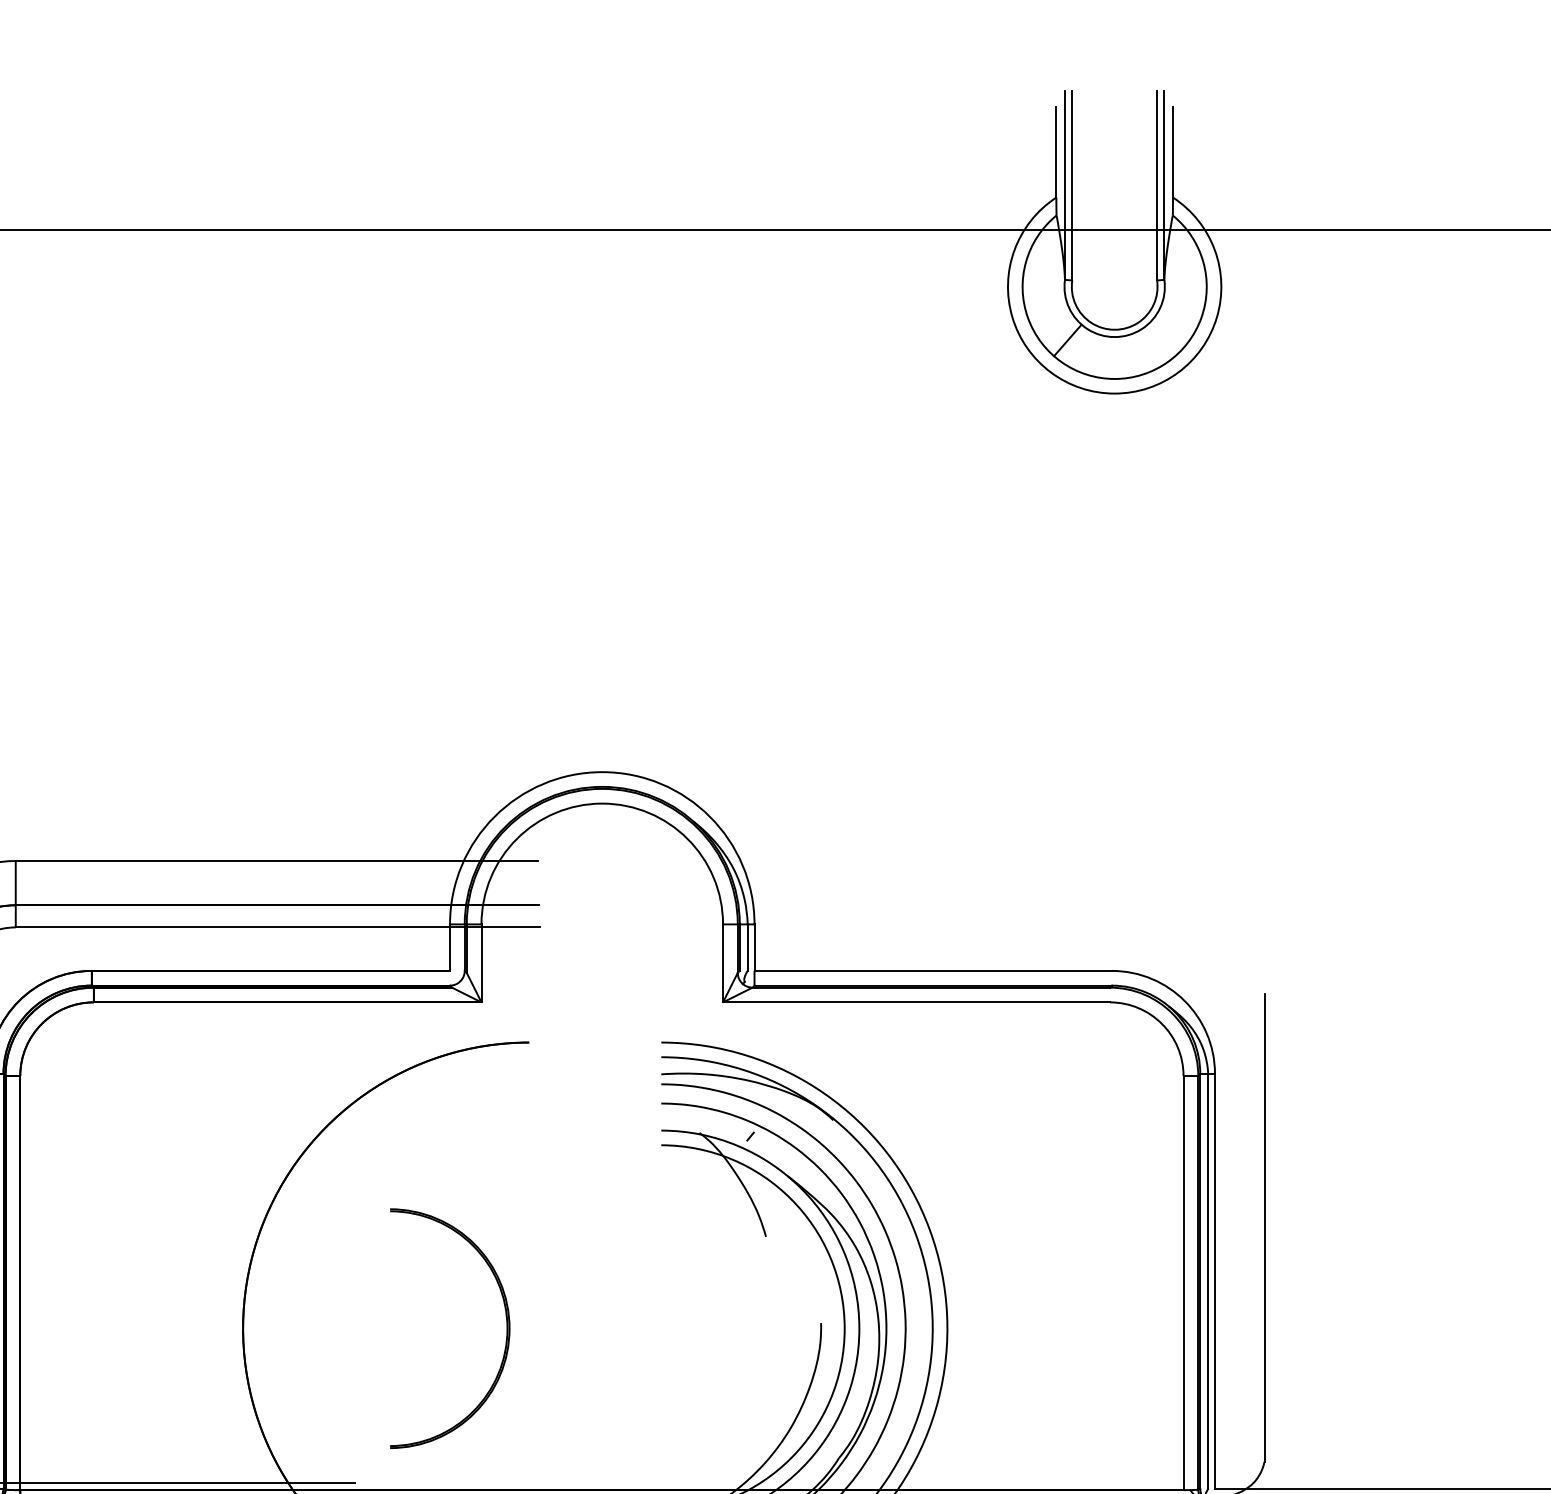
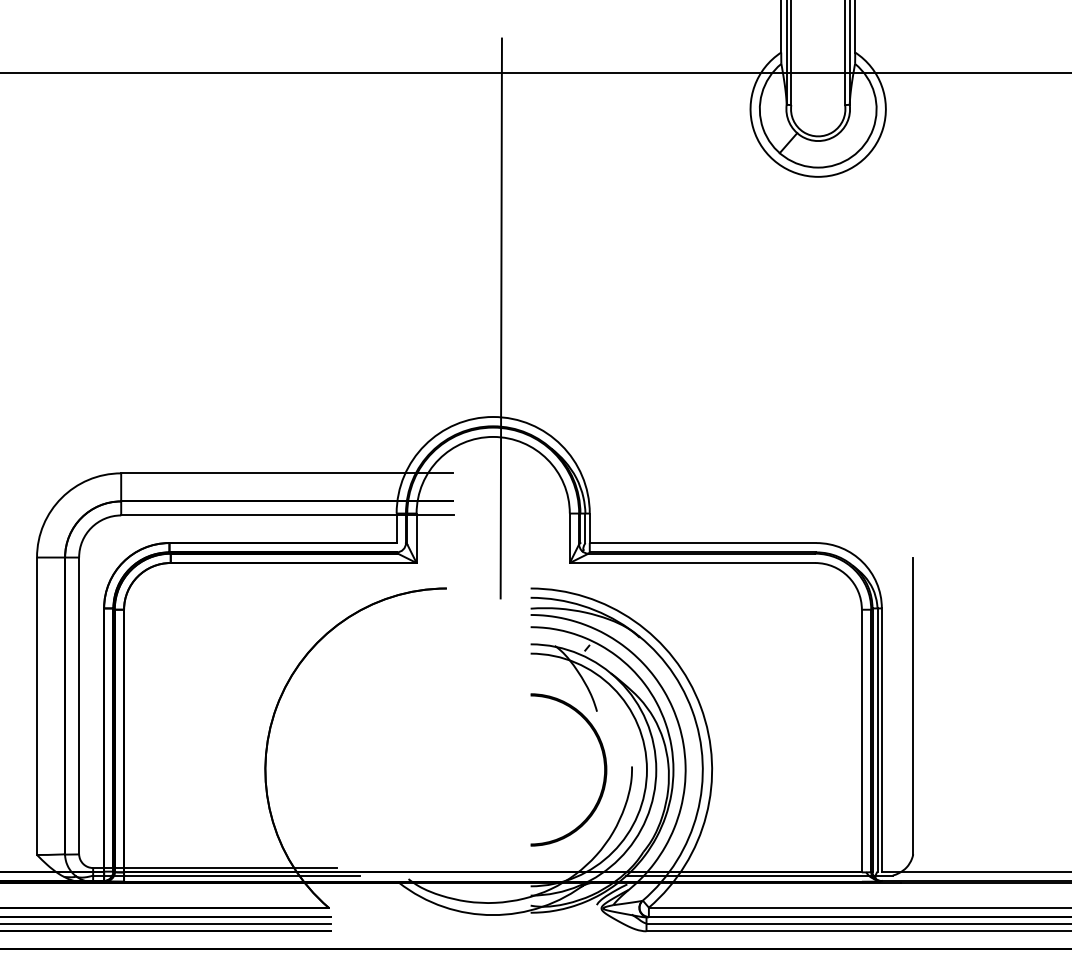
line: (613, 616) -> (500, 318), added
part: (504, 1318) -> (603, 763), moved

